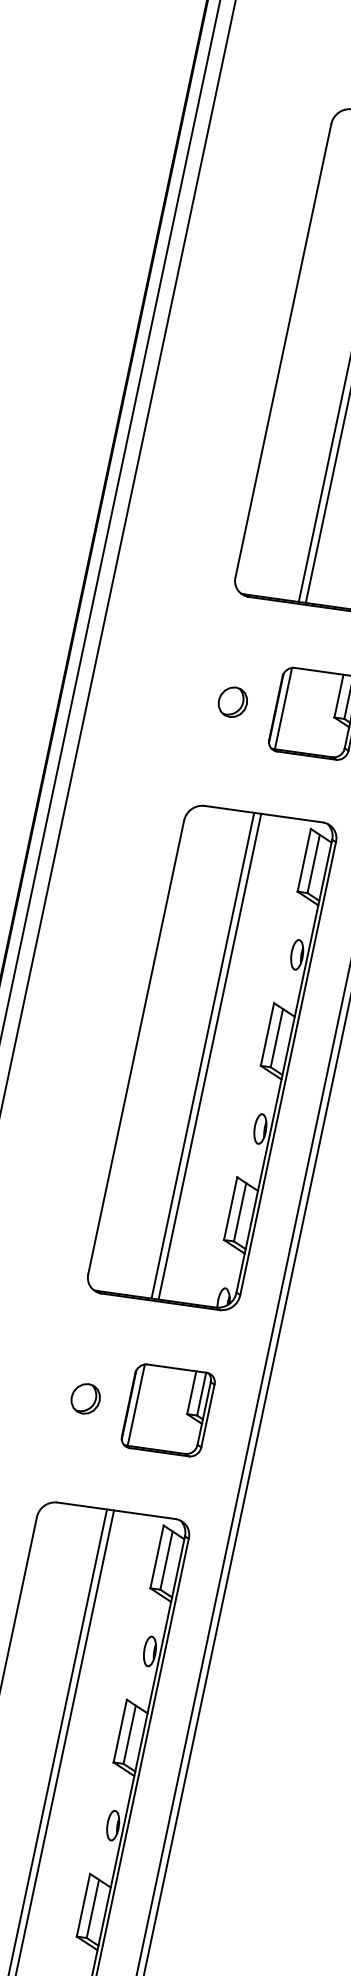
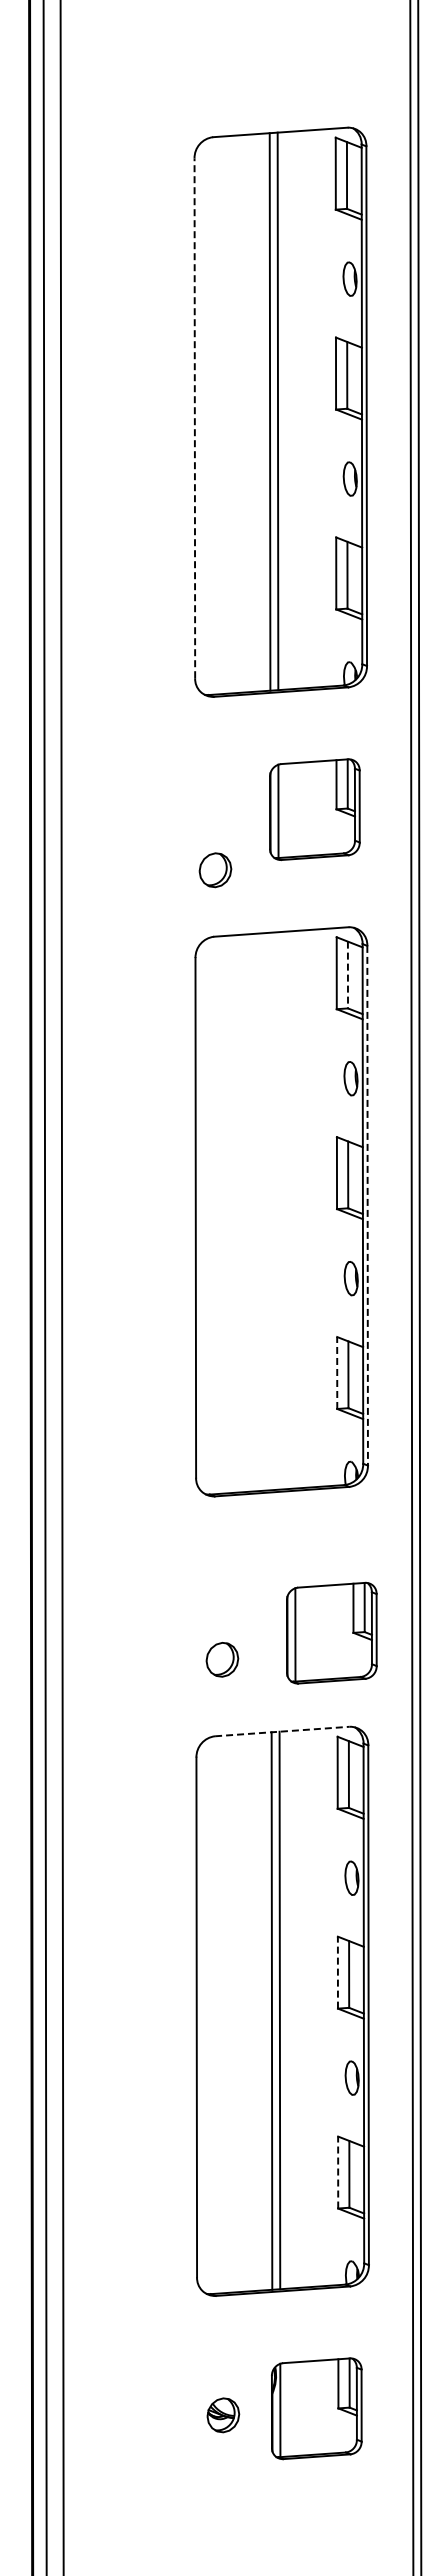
line: (283, 350) -> (194, 418), solid -> dashed
part: (232, 702) -> (215, 870), moved
line: (313, 864) -> (347, 975), solid -> dashed
line: (202, 1055) -> (270, 1211), removed
line: (209, 1056) -> (278, 1210), removed
line: (288, 1068) -> (367, 1205), solid -> dashed
line: (230, 1209) -> (337, 1373), solid -> dashed
part: (85, 1398) -> (222, 1659), moved
part: (168, 1409) -> (331, 1632), moved
line: (116, 1510) -> (282, 1731), solid -> dashed
line: (119, 1730) -> (337, 1972), solid -> dashed
line: (83, 1905) -> (338, 2172), solid -> dashed

